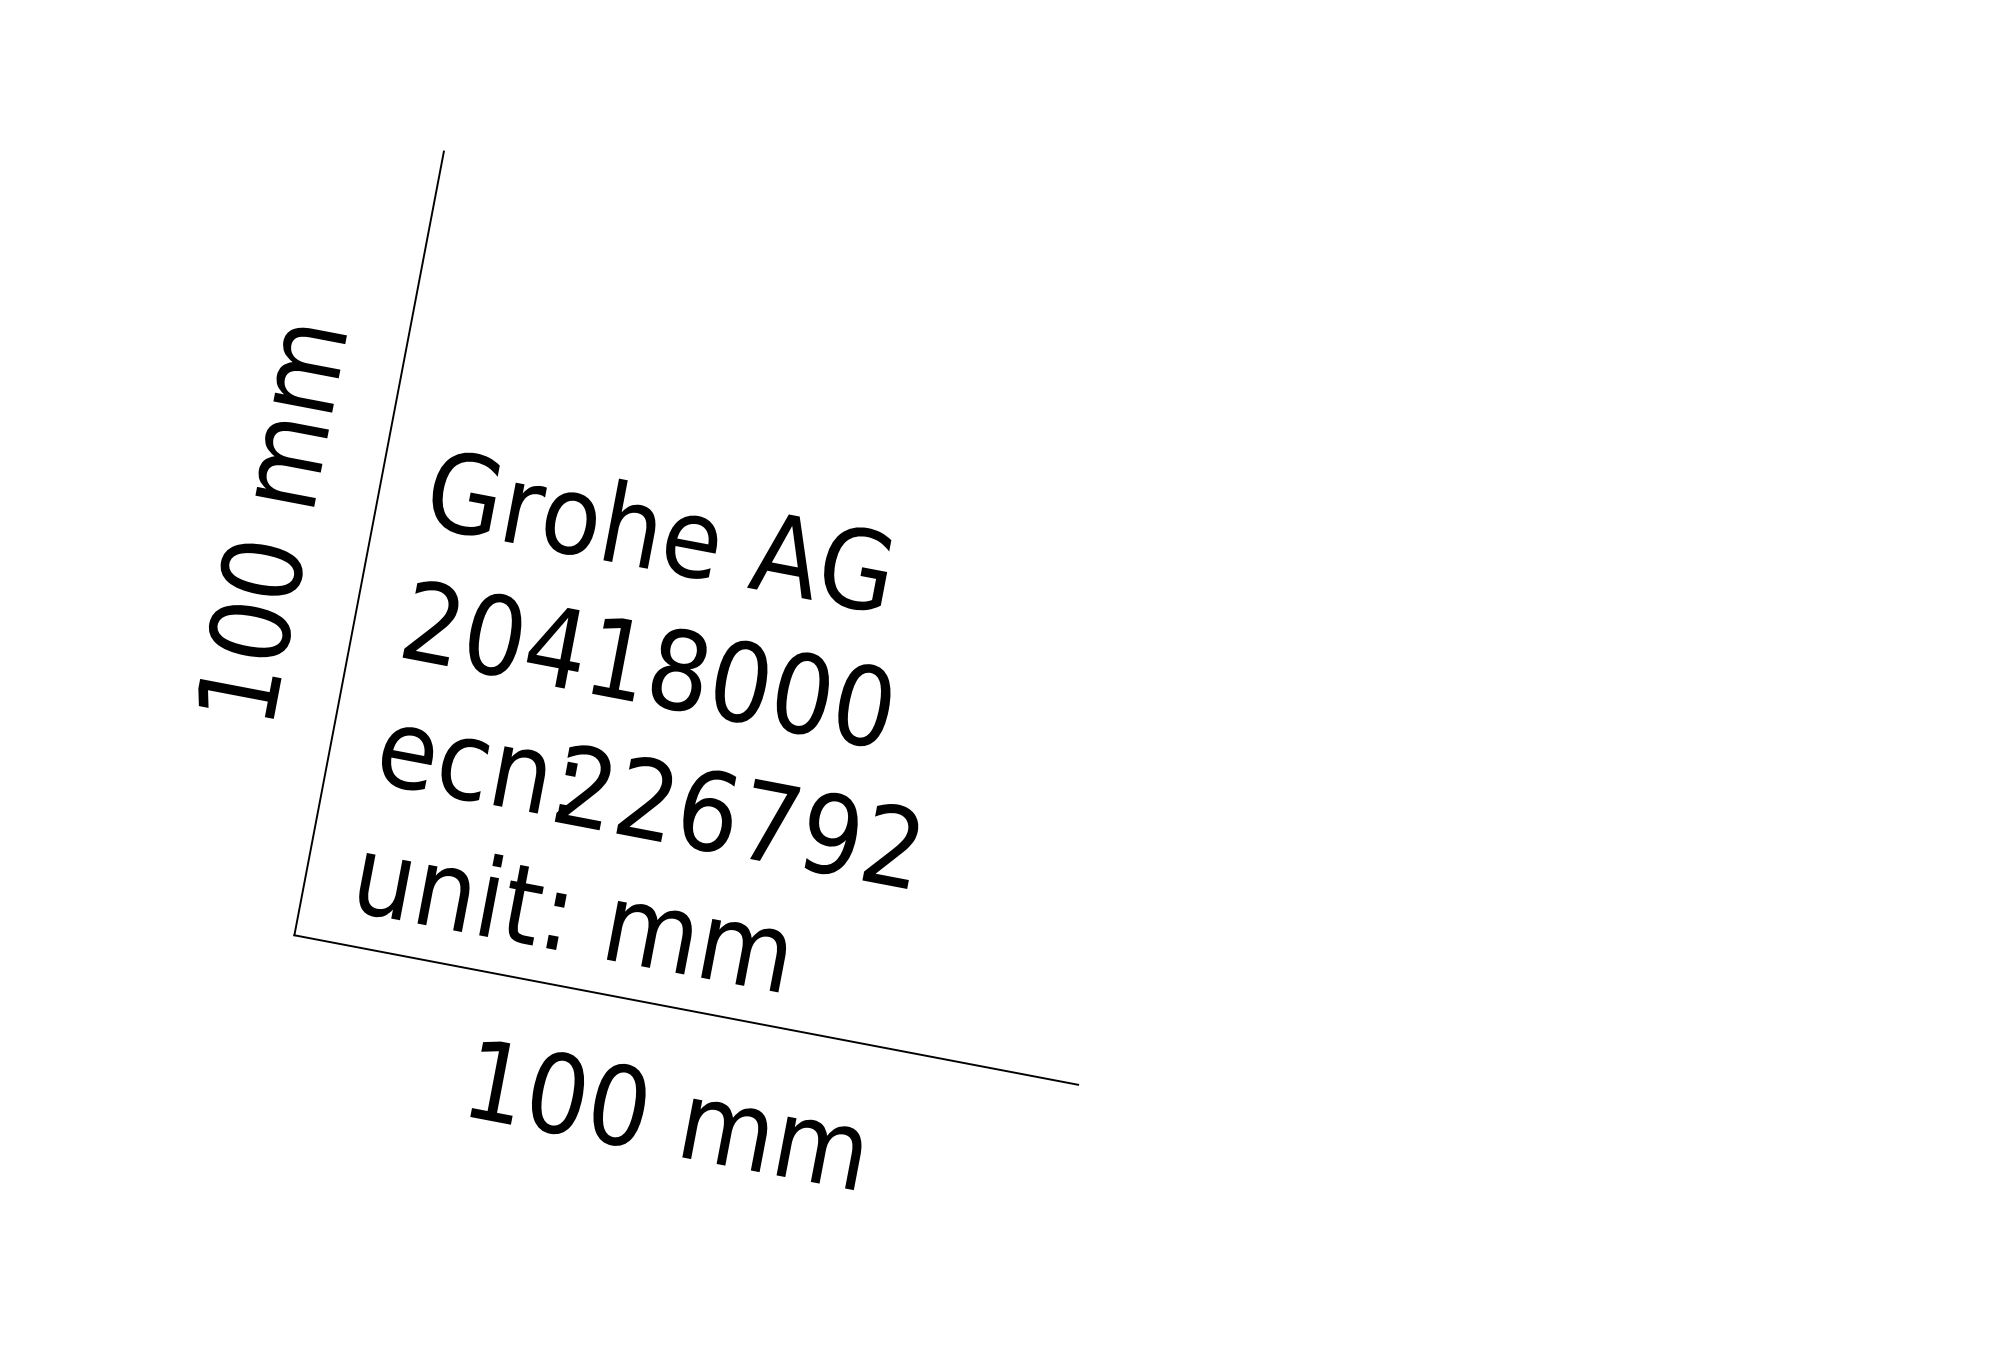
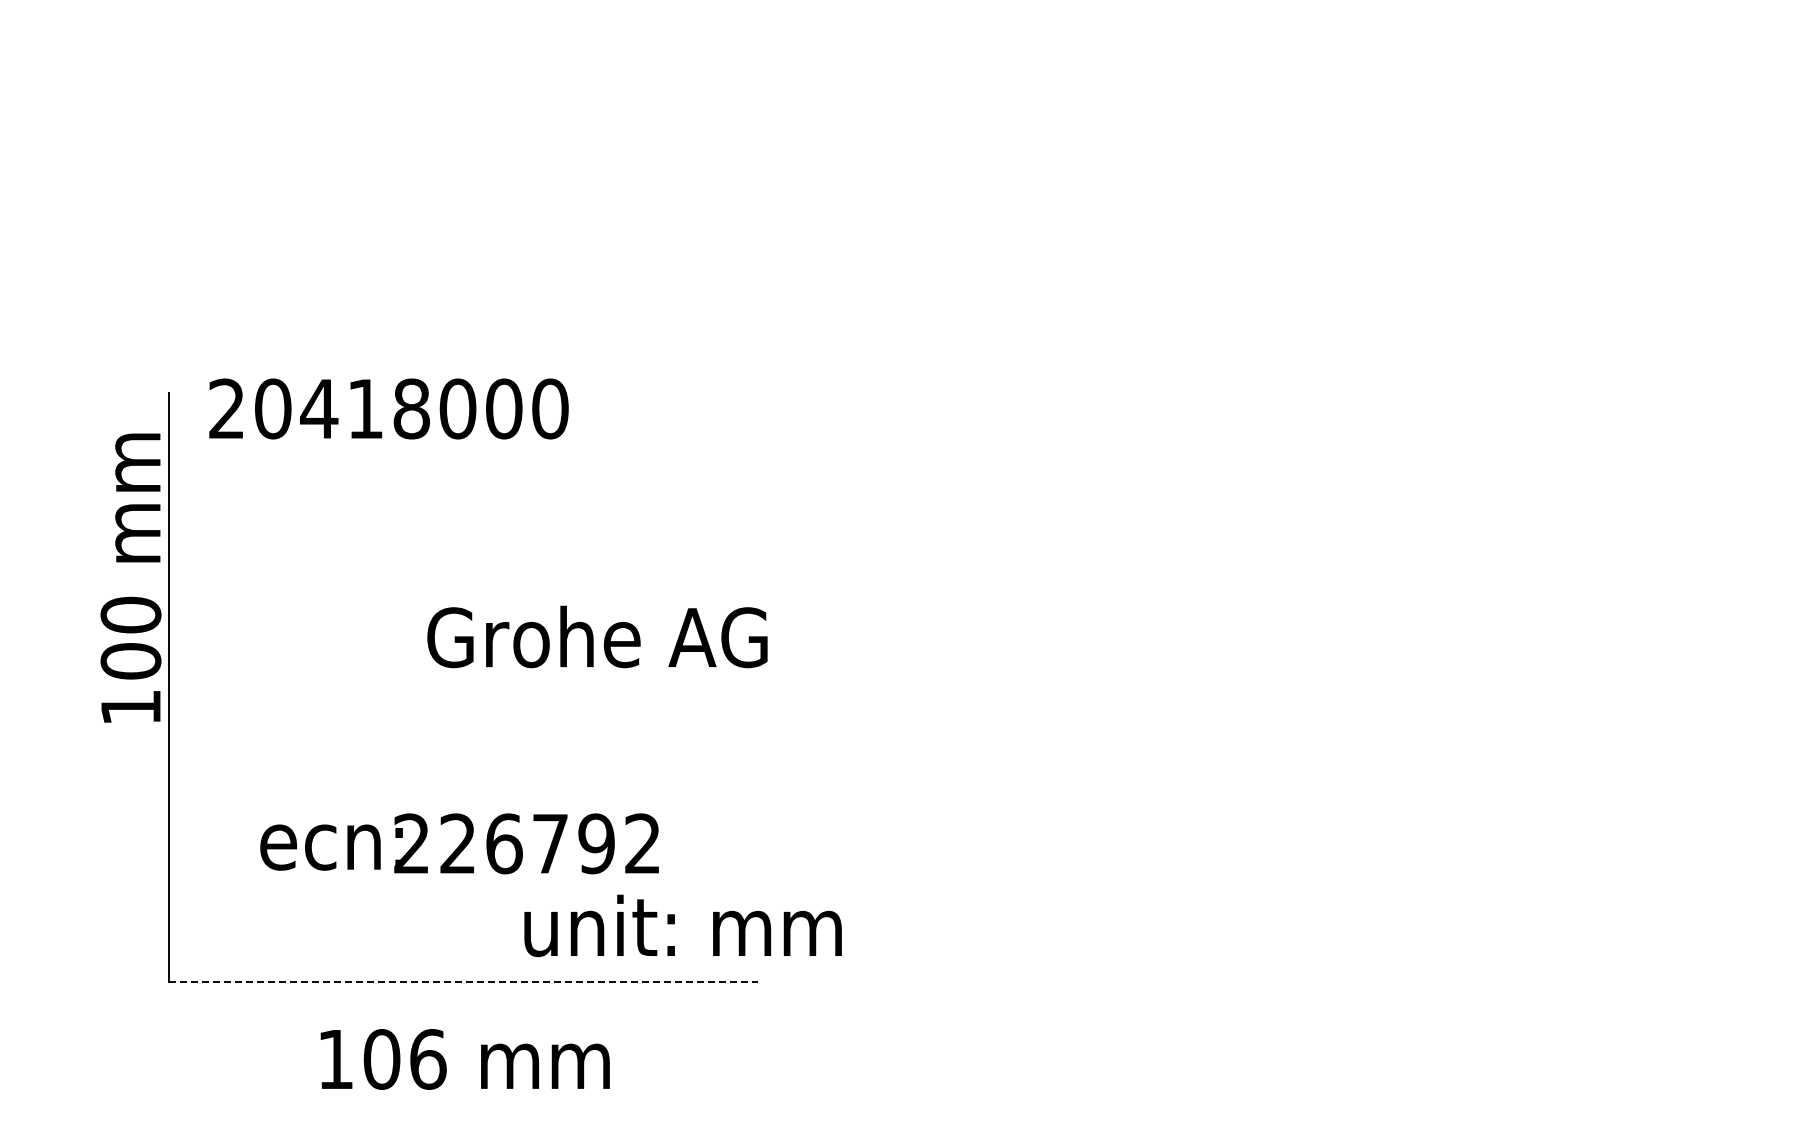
text: (270, 519) -> (130, 577), moved
text: (660, 528) -> (597, 636), moved
text: (648, 663) -> (388, 408), moved
text: (649, 798) -> (459, 843), moved
text: (573, 911) -> (682, 925), moved
line: (687, 1010) -> (464, 981), solid -> dashed
text: (619, 1104) -> (428, 1059), 100 -> 106

